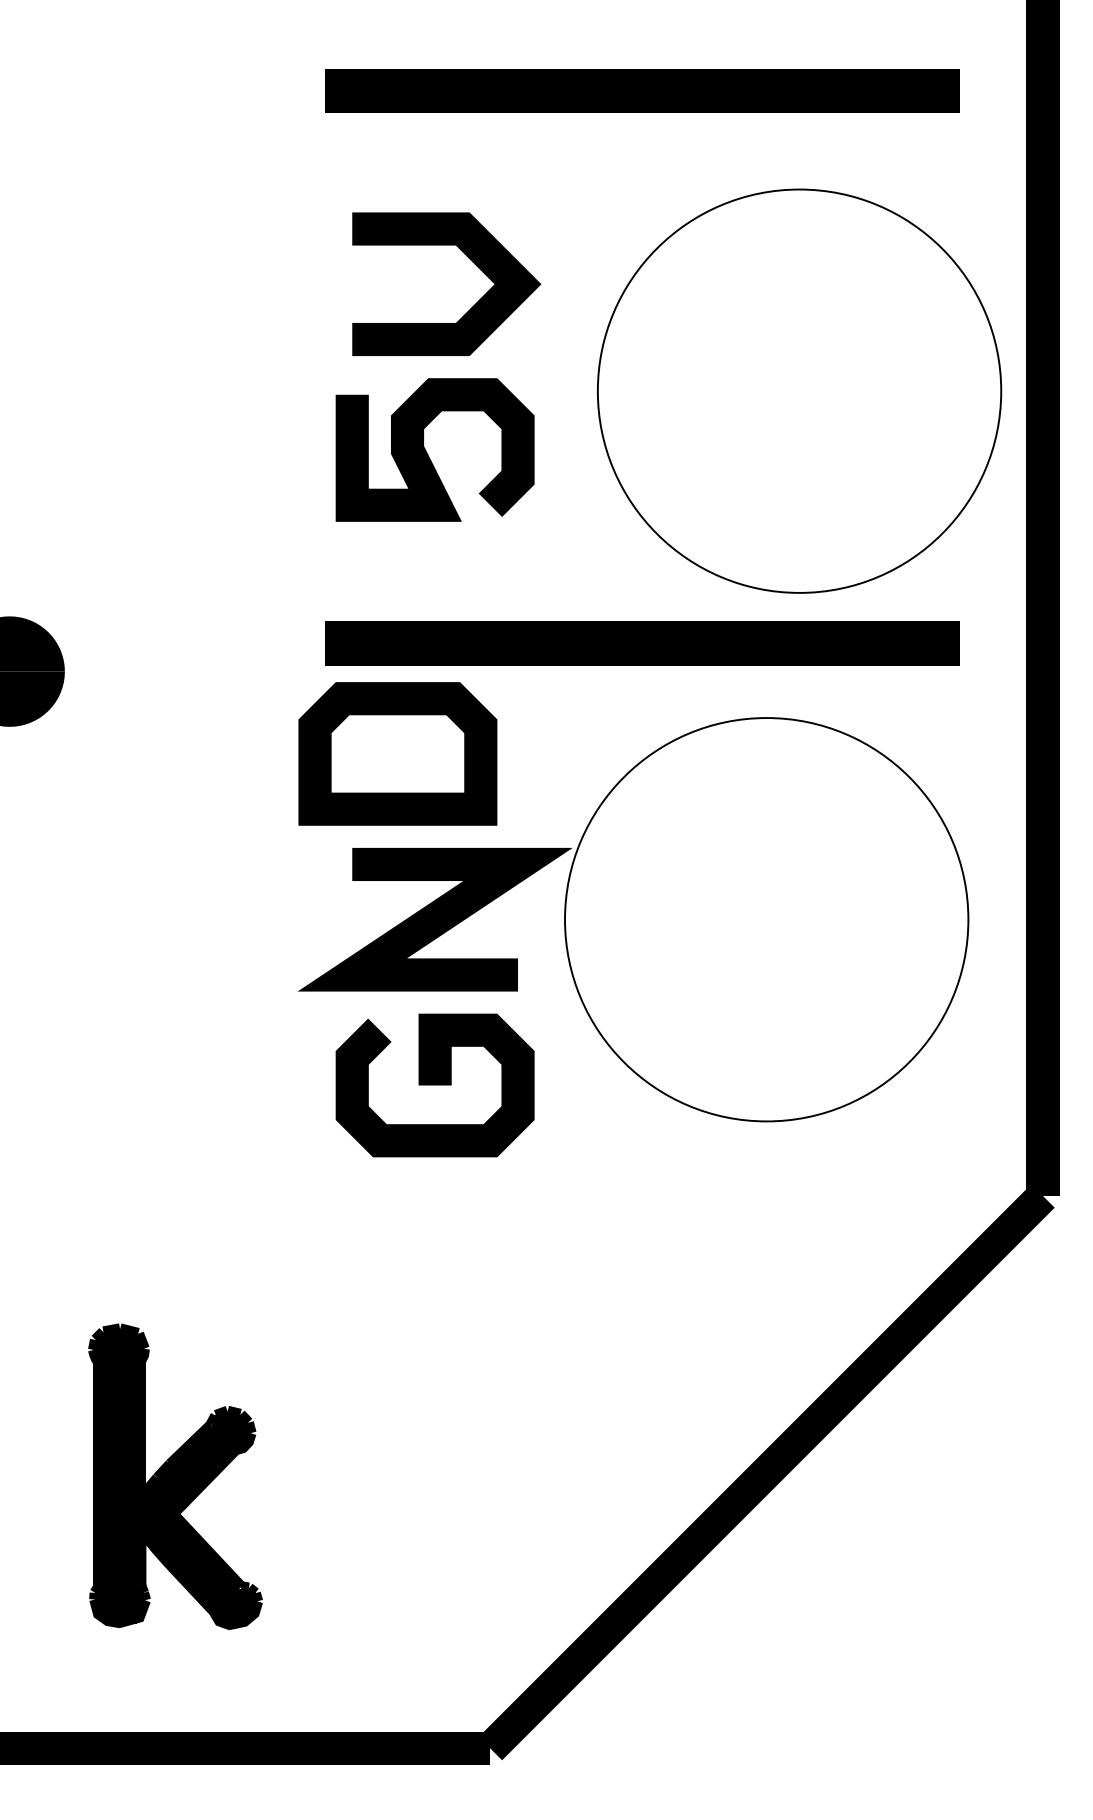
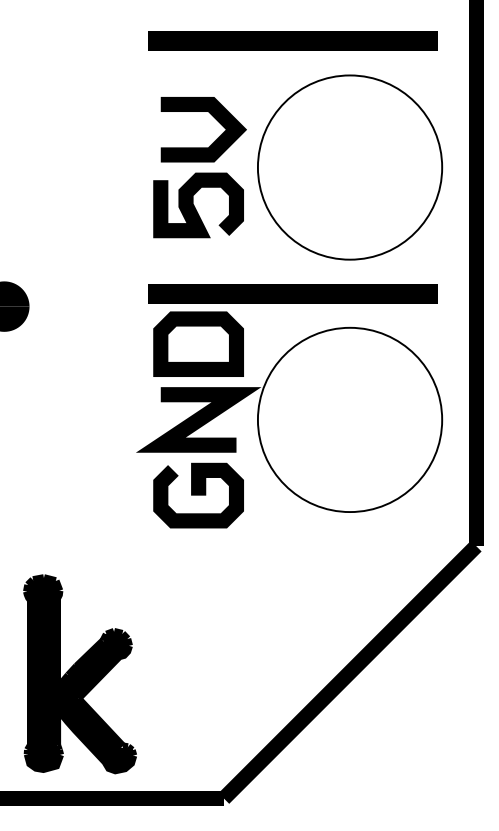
part: (800, 391) -> (350, 167), moved
part: (397, 752) -> (198, 343), moved
part: (174, 1477) -> (79, 674), size x1.43

